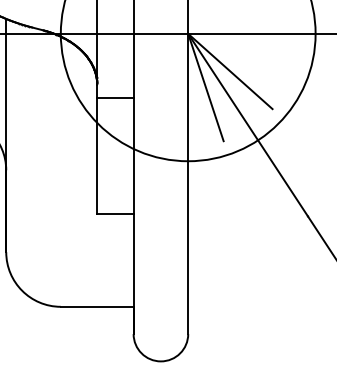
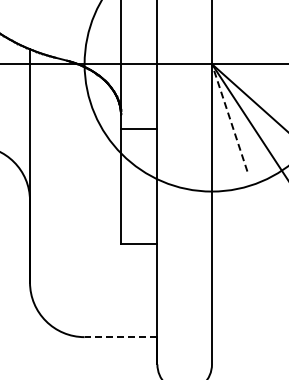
line: (205, 87) -> (229, 117), solid -> dashed
line: (96, 306) -> (120, 336), solid -> dashed

